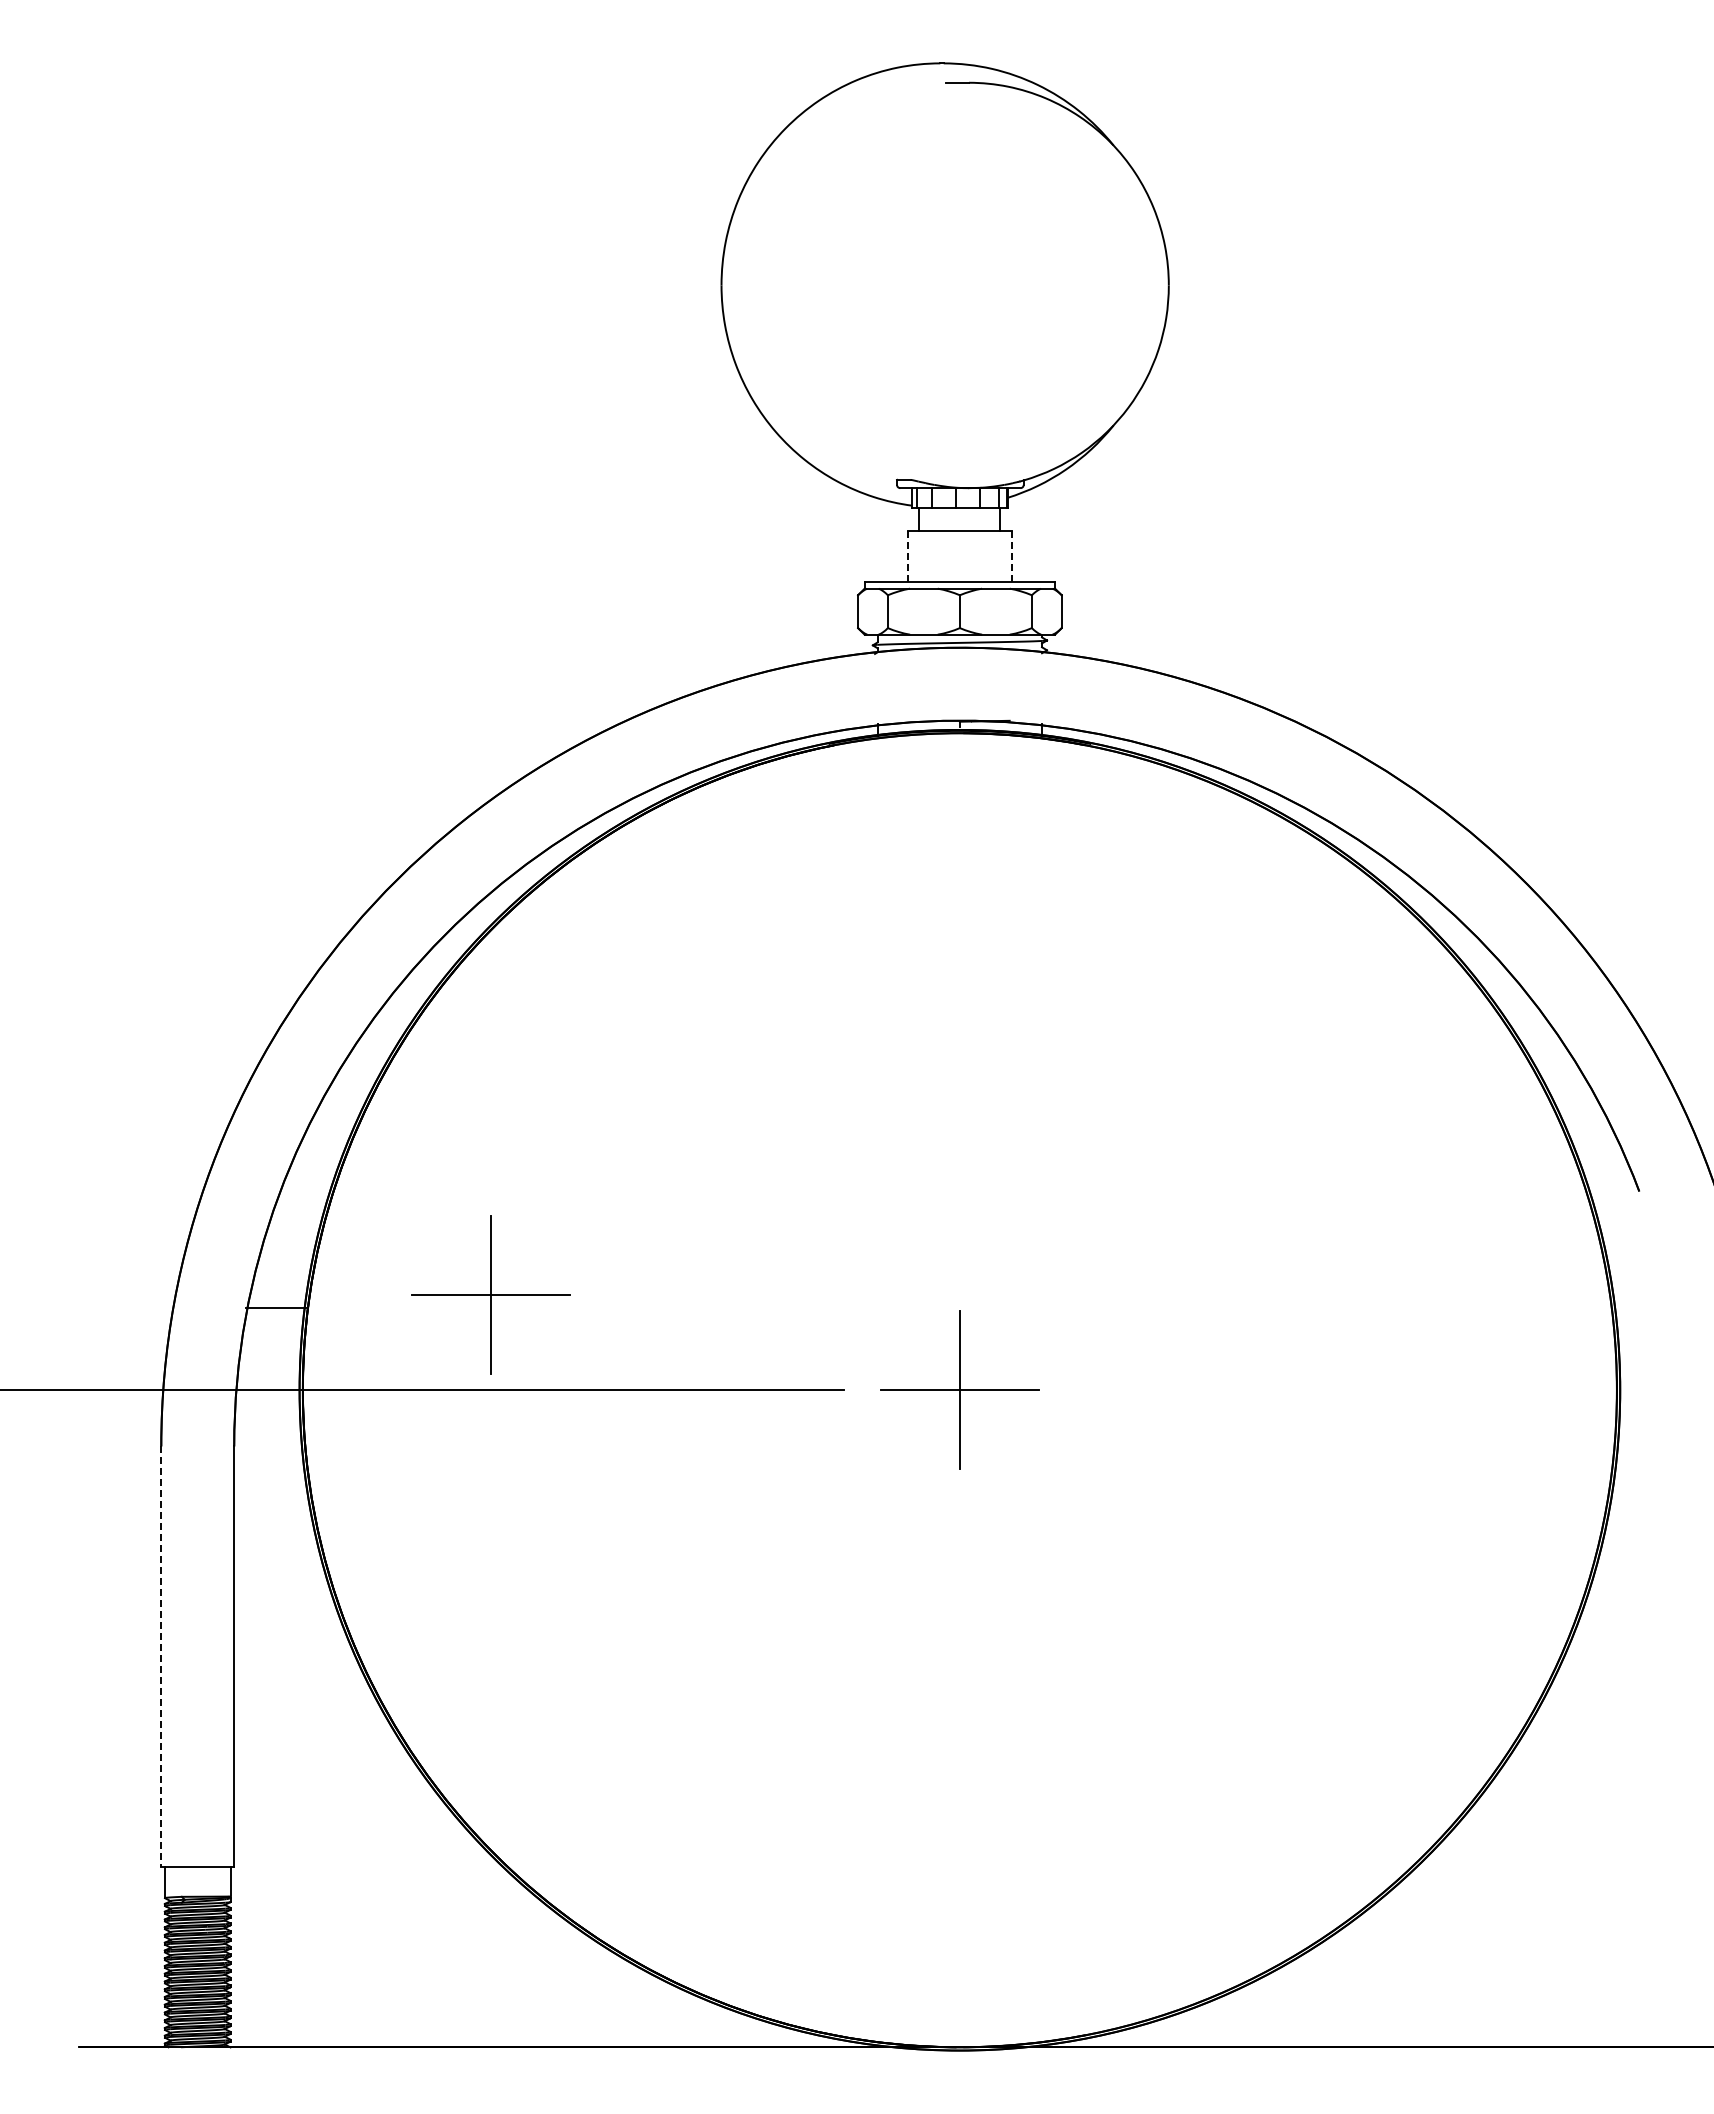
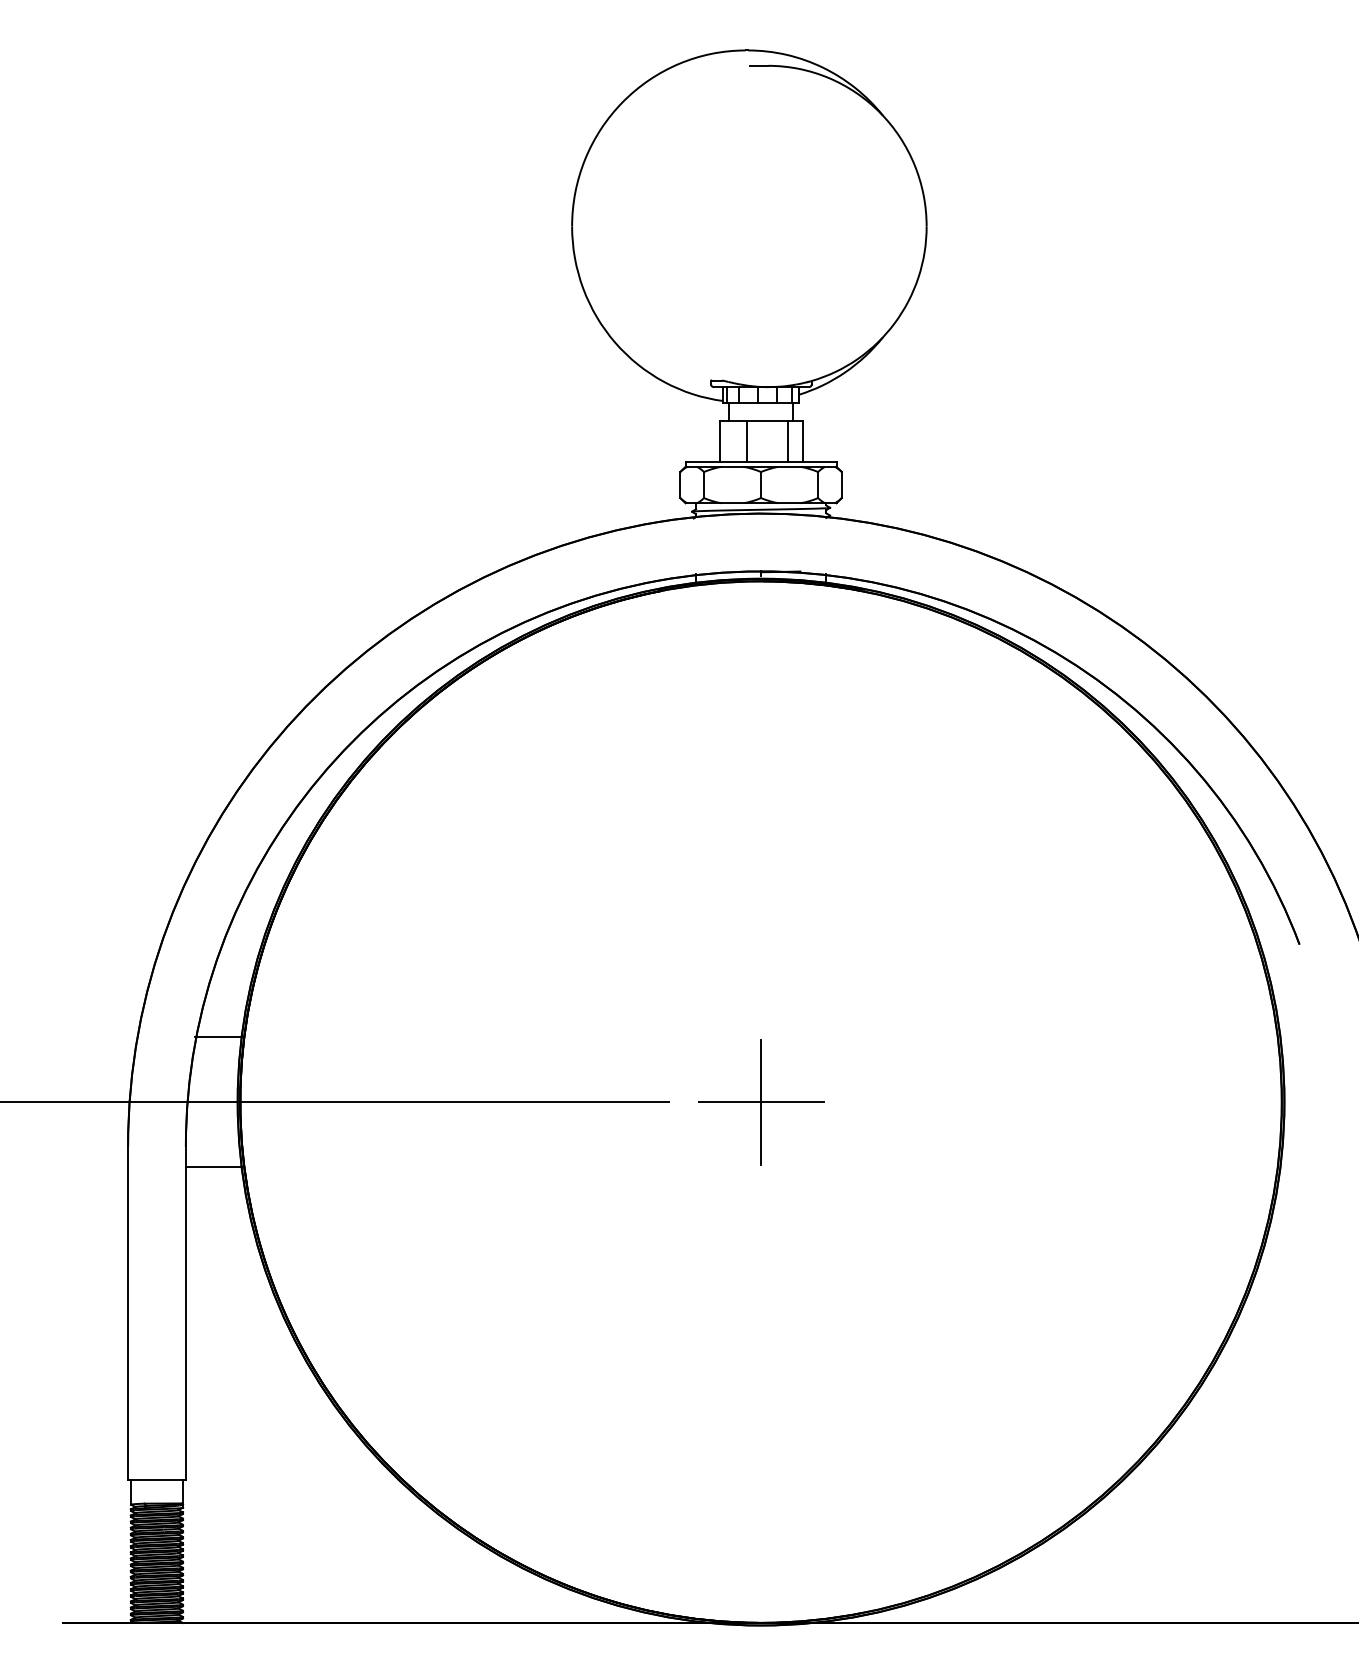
line: (907, 556) -> (719, 441), dashed -> solid
line: (941, 556) -> (746, 441), added
line: (994, 556) -> (788, 441), added
line: (1012, 556) -> (802, 441), dashed -> solid
part: (490, 1294) -> (389, 1026), removed
line: (270, 1472) -> (214, 1167), added
line: (161, 1657) -> (128, 1313), dashed -> solid

